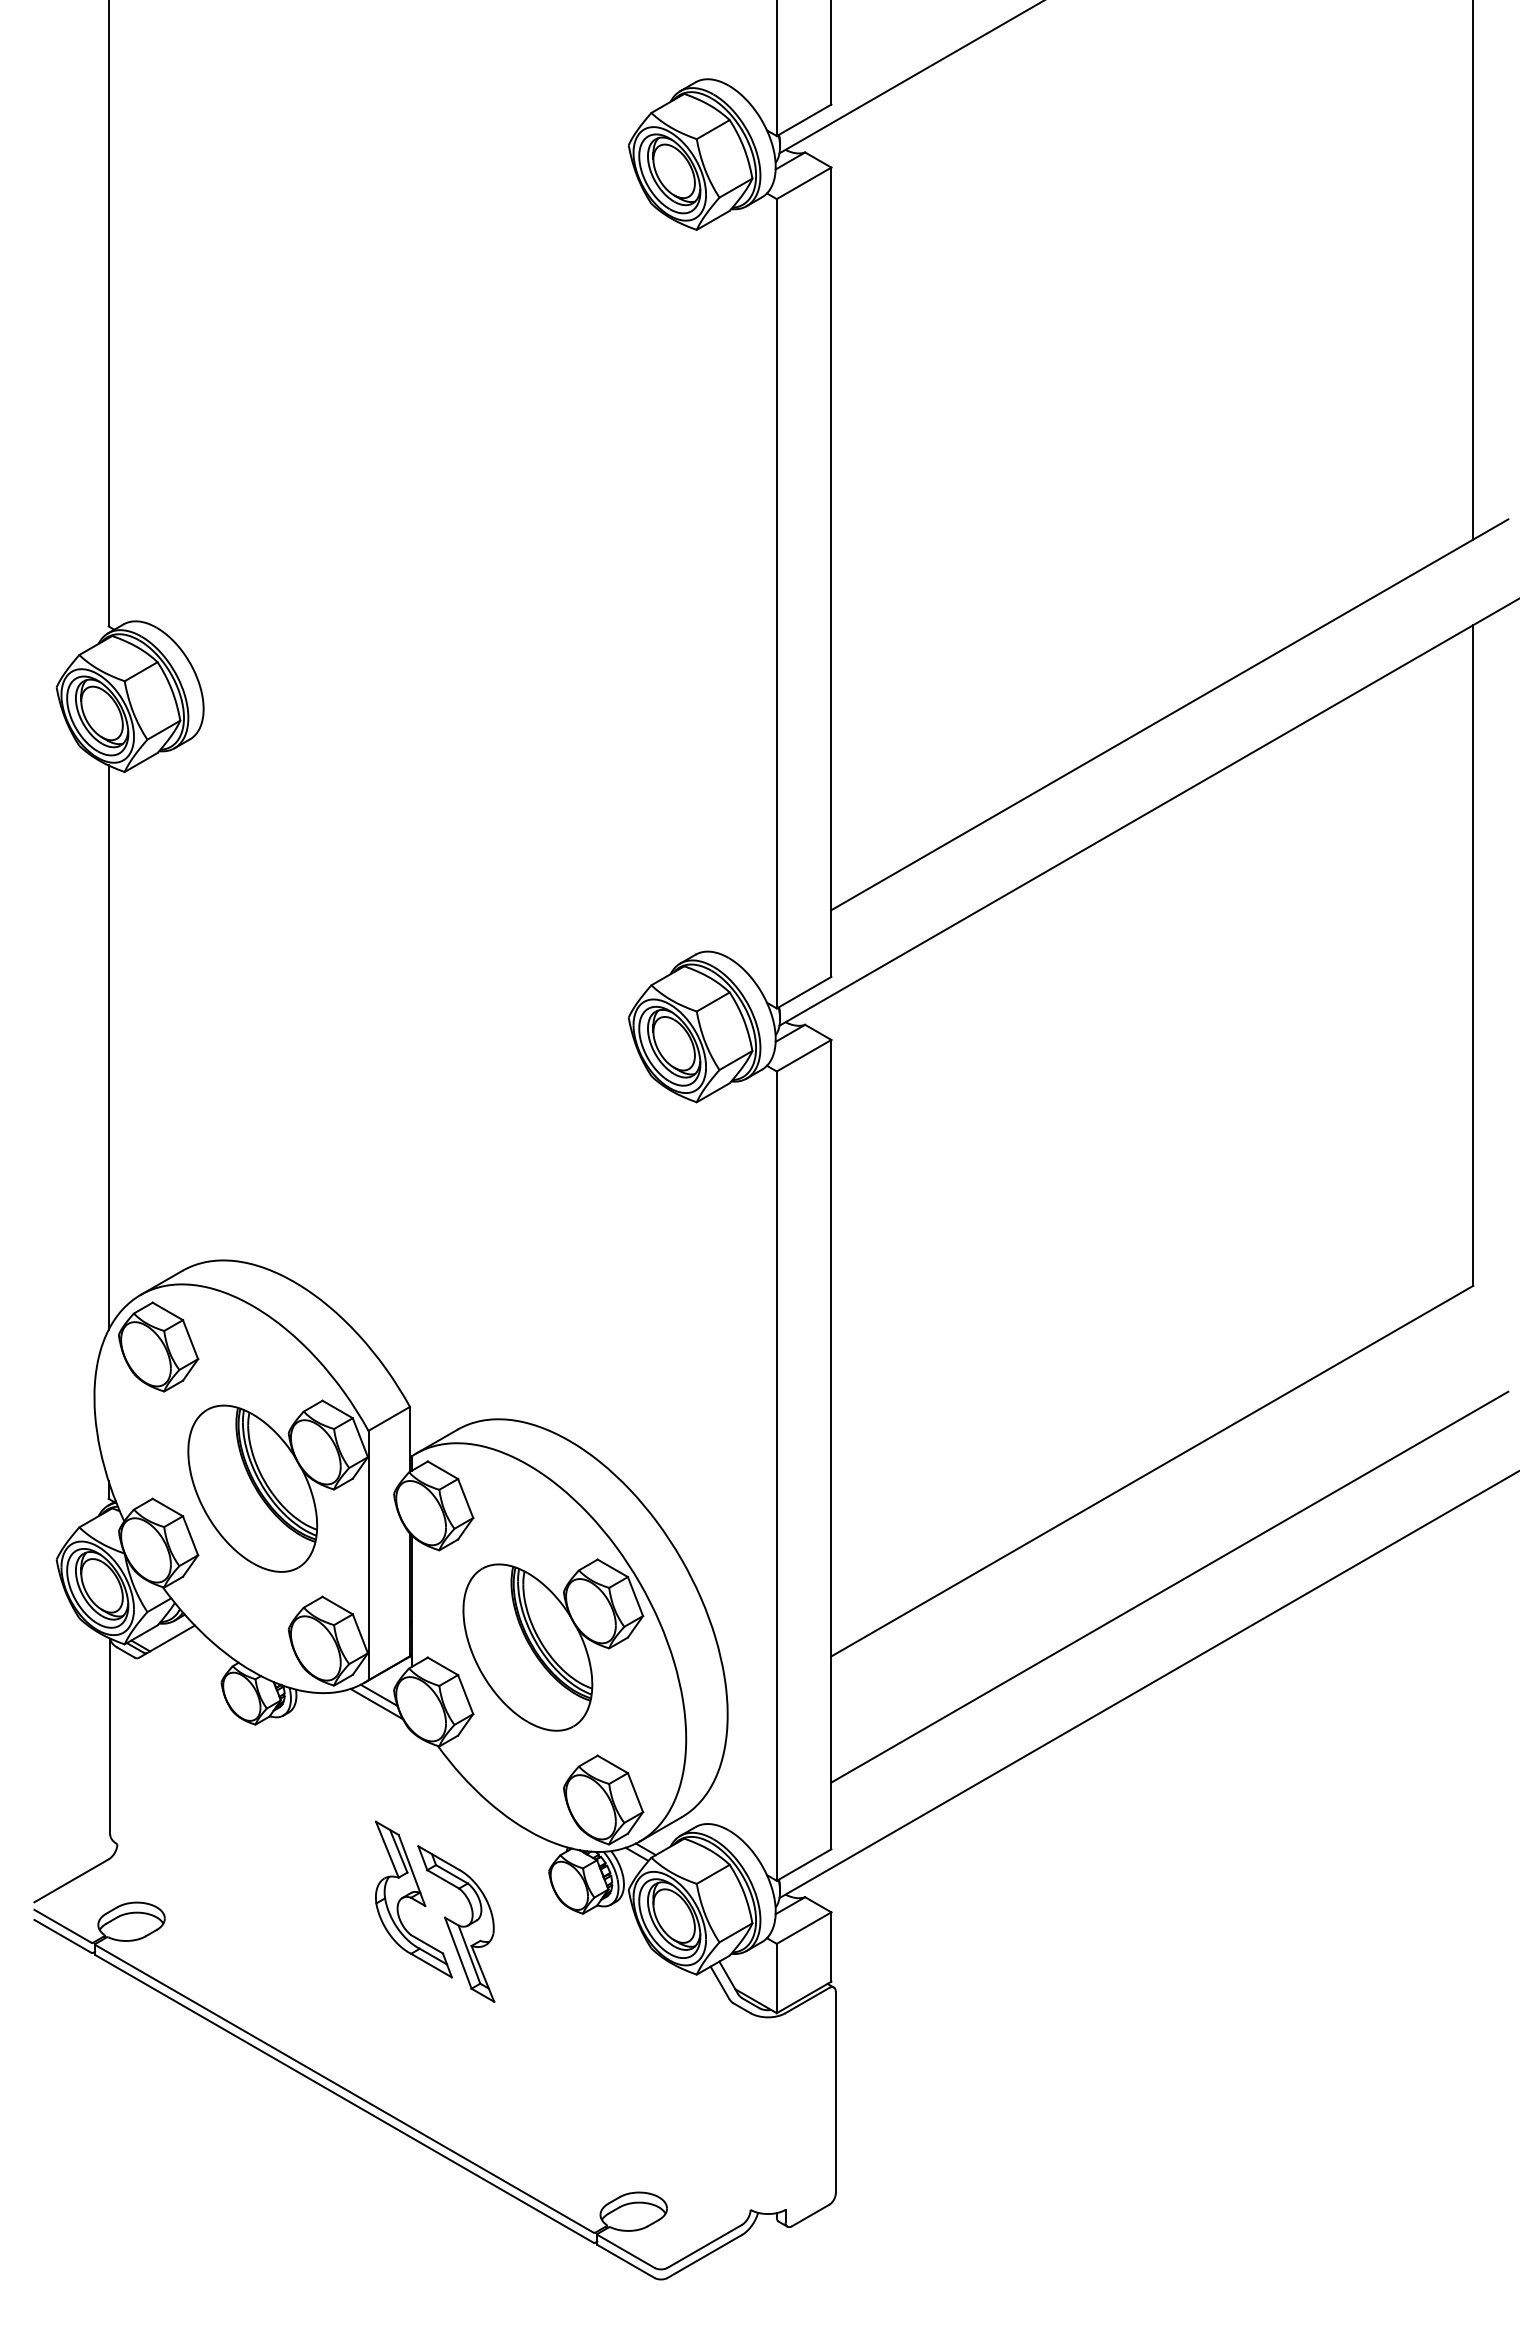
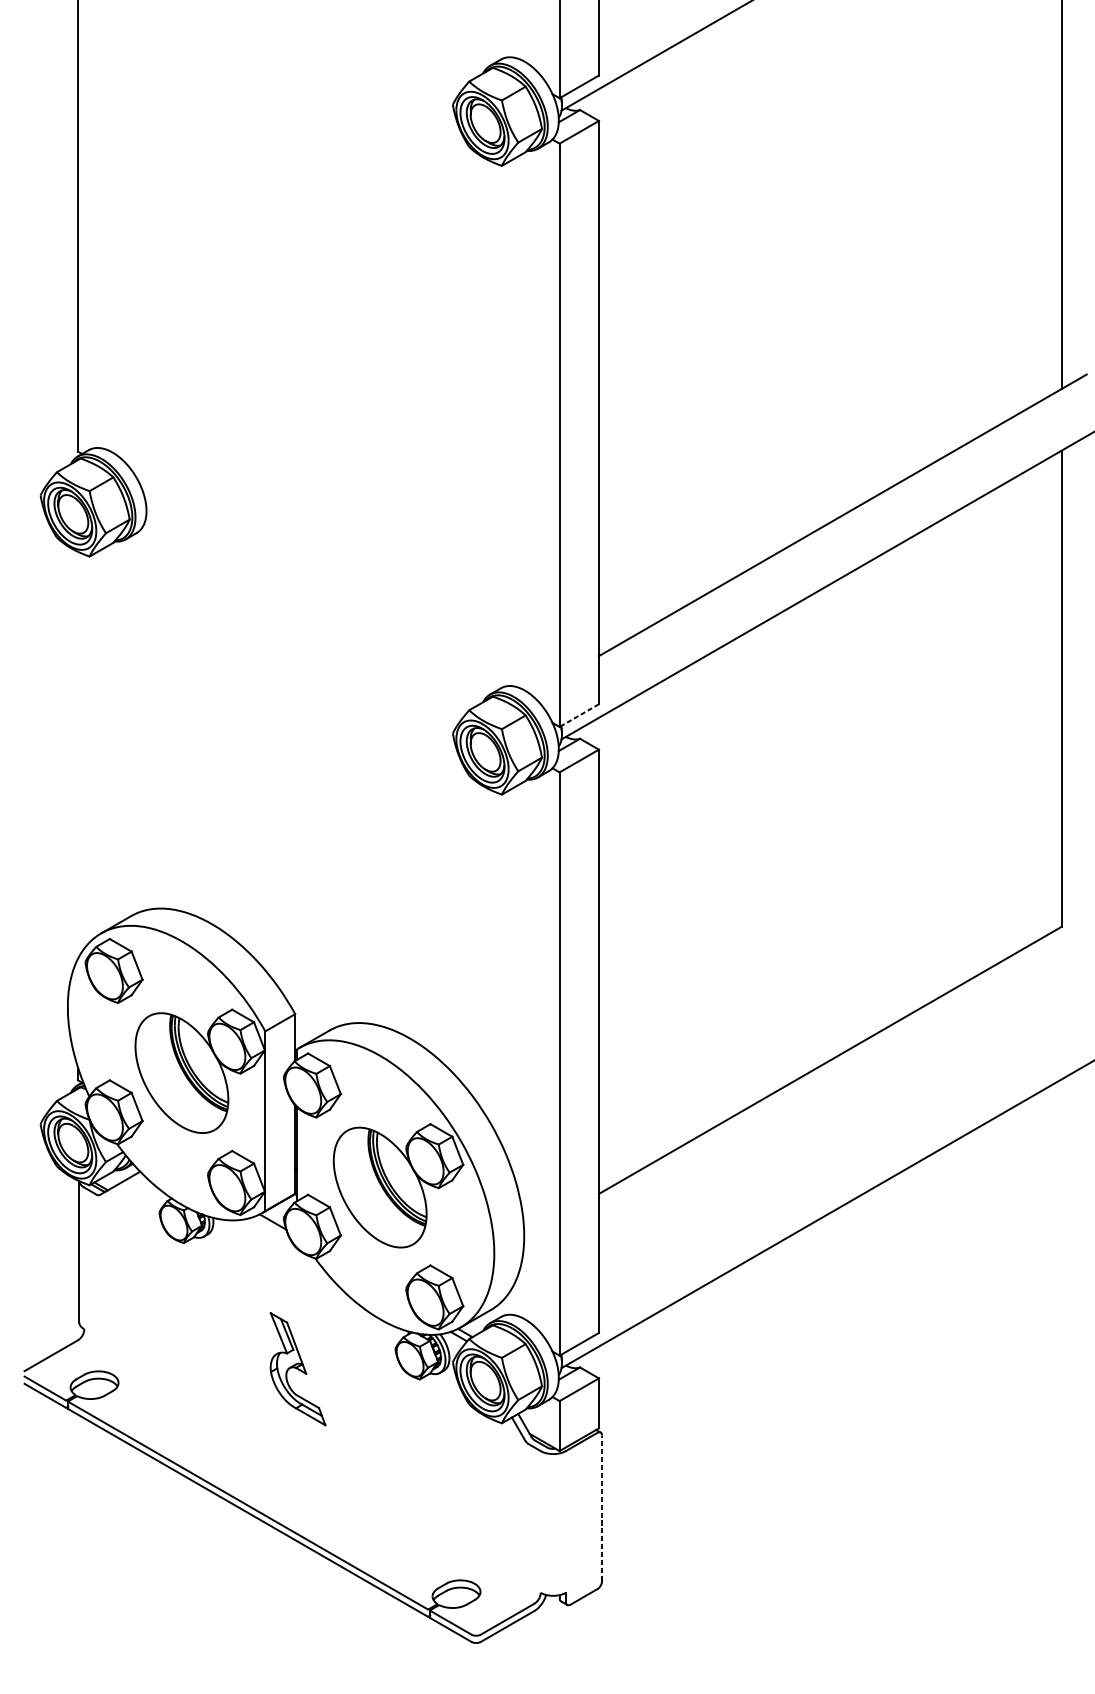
line: (804, 992) -> (579, 715), solid -> dashed
line: (108, 1047) -> (77, 755), removed
line: (1169, 1586) -> (842, 1143), removed
line: (376, 1703) -> (271, 1227), removed
part: (456, 1923) -> (328, 1386), removed
line: (835, 2092) -> (601, 1508), solid -> dashed

